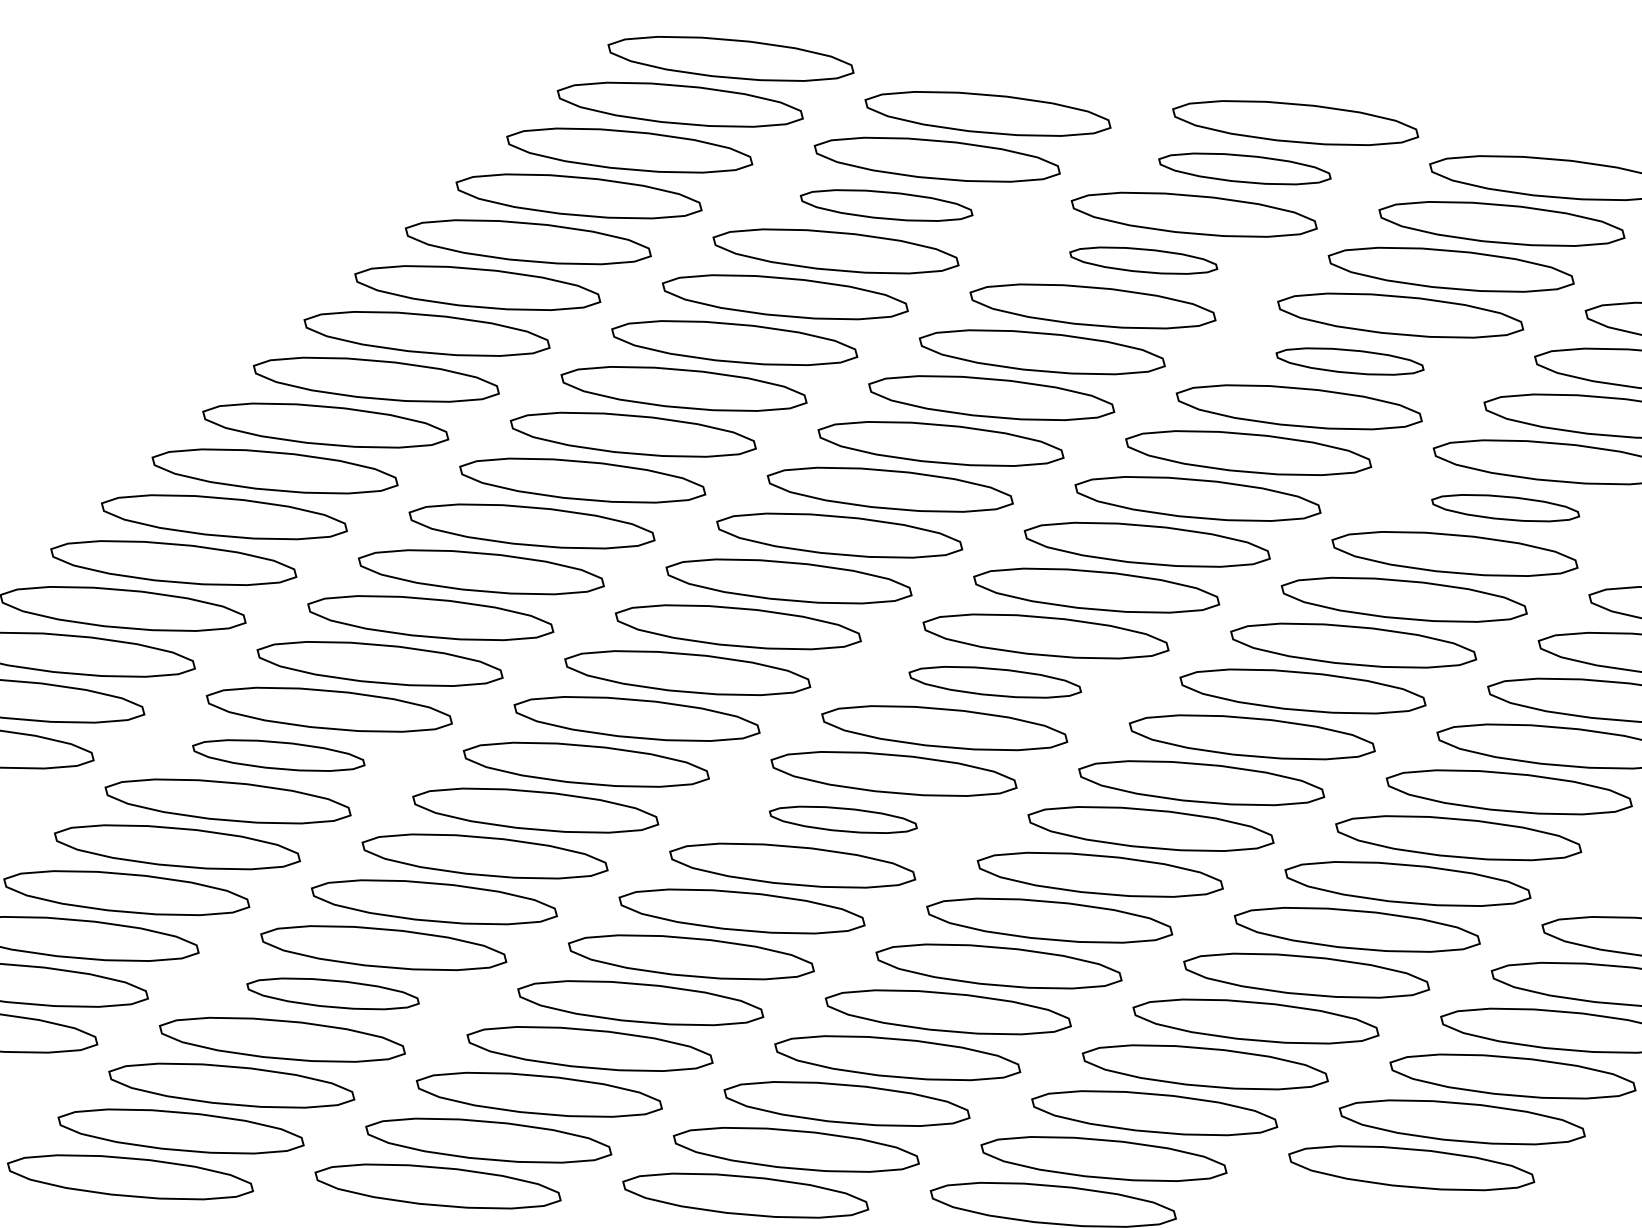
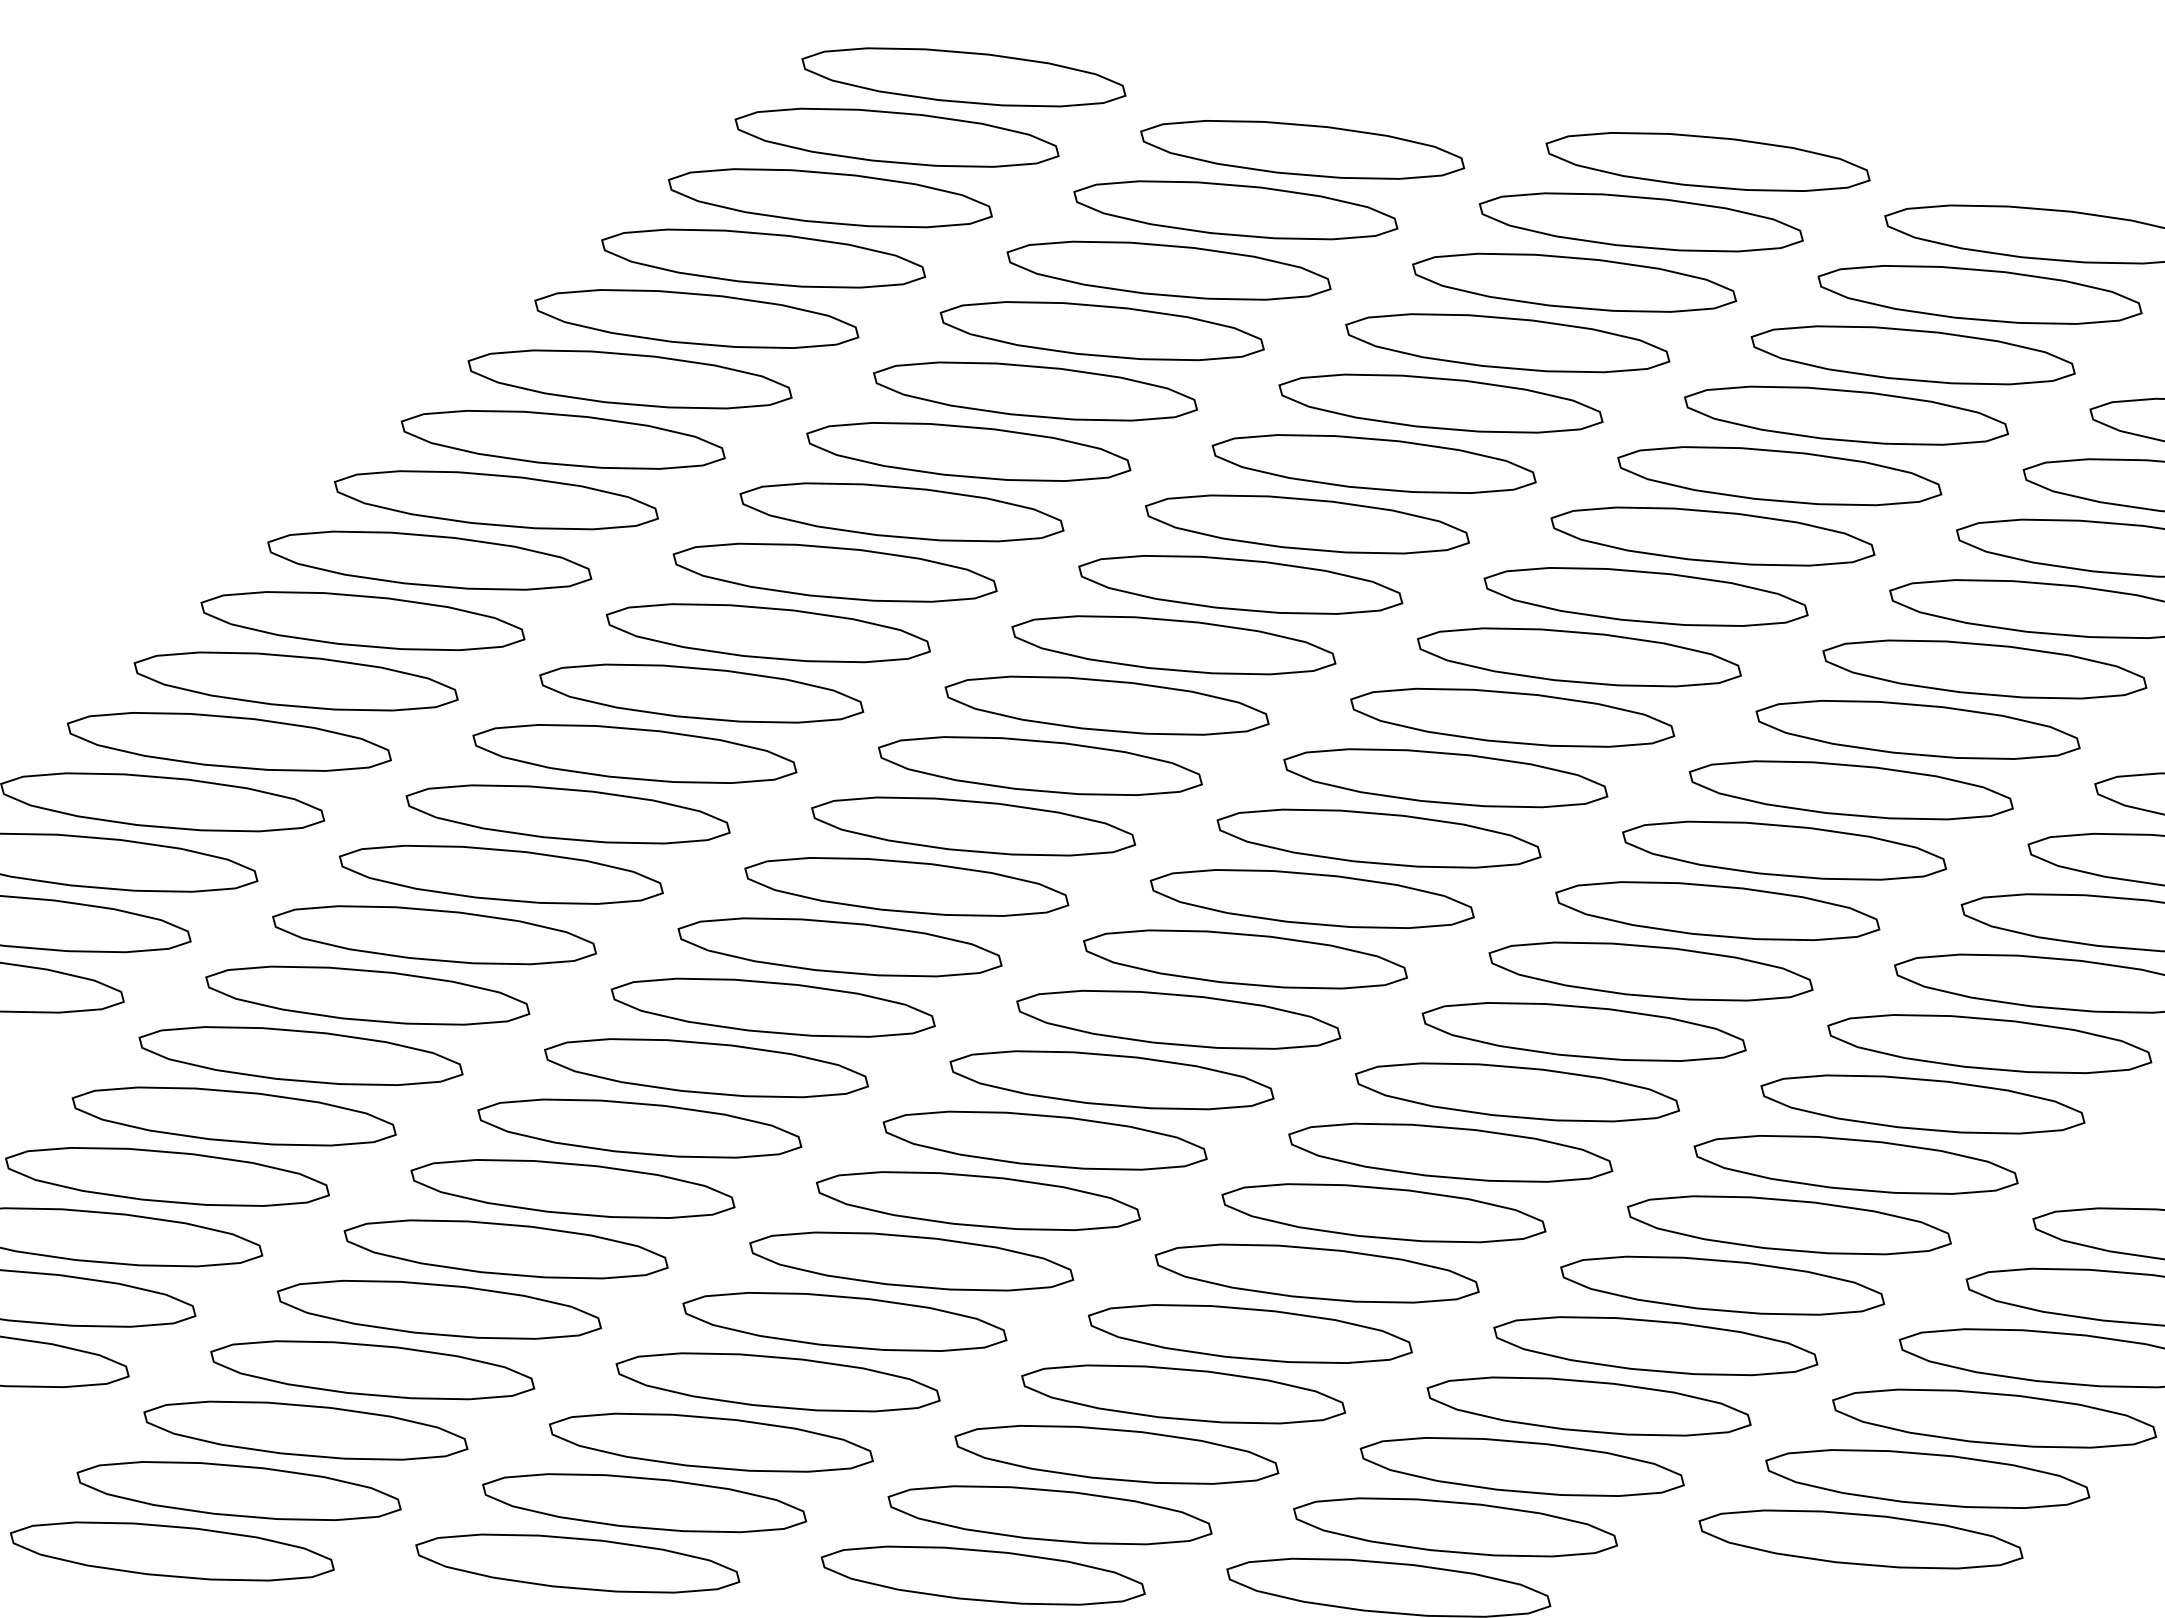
part: (1244, 169) -> (1640, 222), size x1.43
part: (886, 205) -> (1168, 270), size x1.43
part: (1143, 260) -> (1507, 343), size x1.67
part: (1349, 361) -> (1779, 476), size x1.67
part: (1505, 508) -> (1984, 669), size x1.67
part: (994, 681) -> (1311, 898), size x1.43
part: (278, 755) -> (367, 995), size x1.43
part: (843, 819) -> (1111, 1080), size x1.67
part: (333, 993) -> (439, 1309), size x1.43

